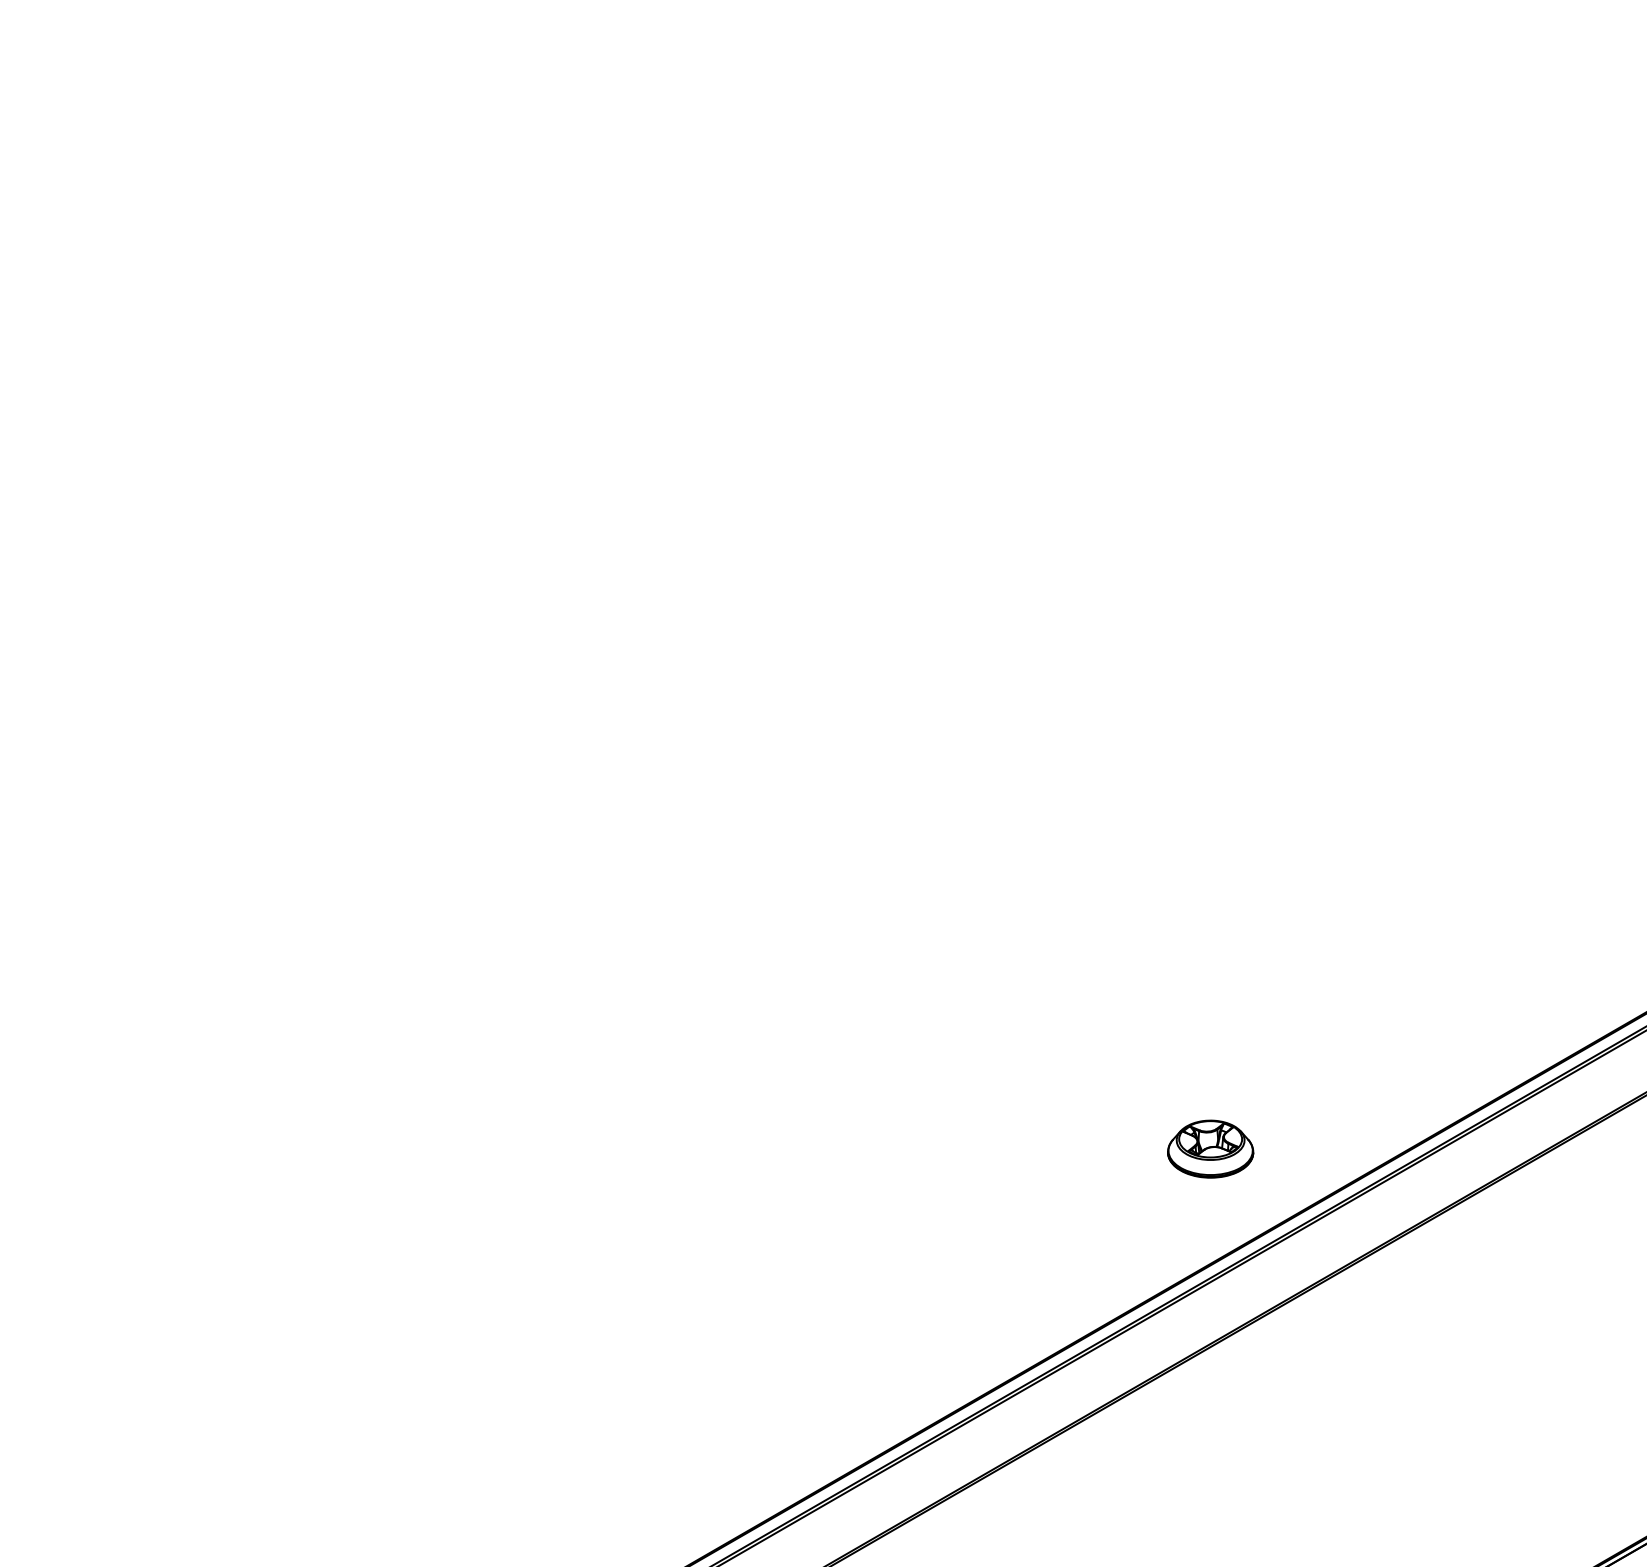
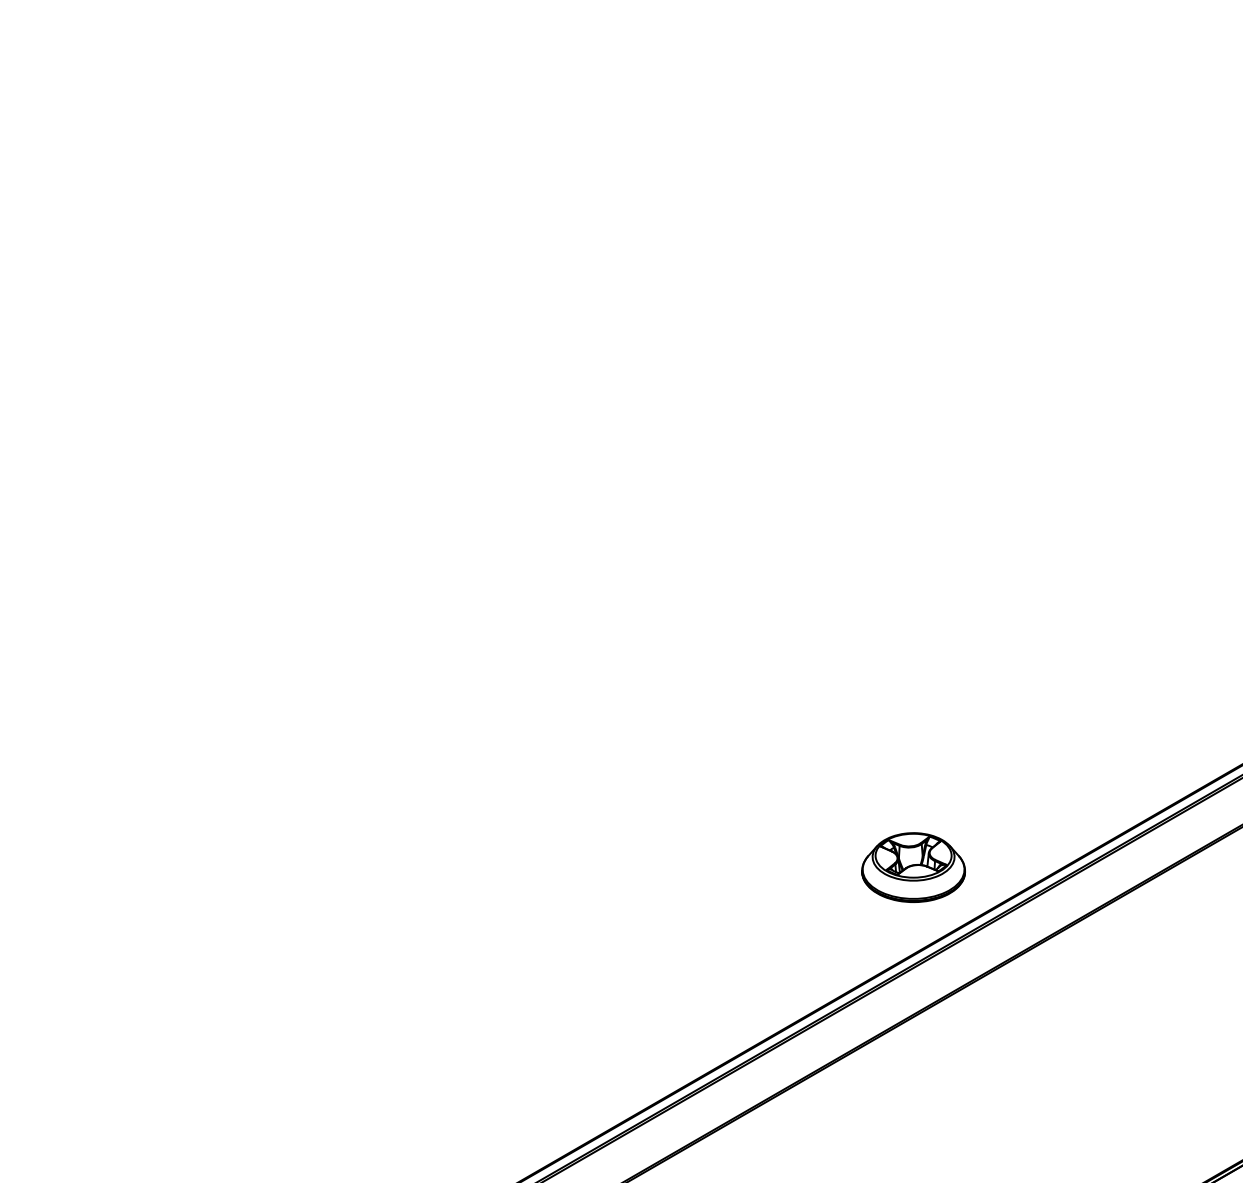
part: (1210, 1148) -> (913, 867), size x1.6

